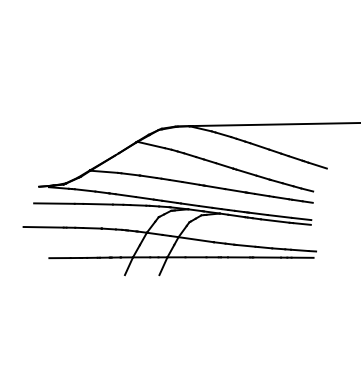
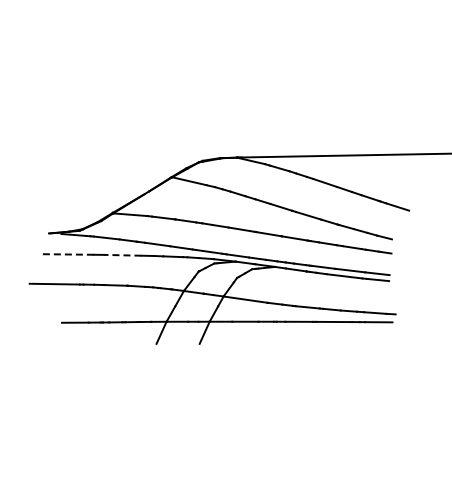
line: (54, 203) -> (68, 254), solid -> dashed
line: (97, 204) -> (122, 255), solid -> dashed

